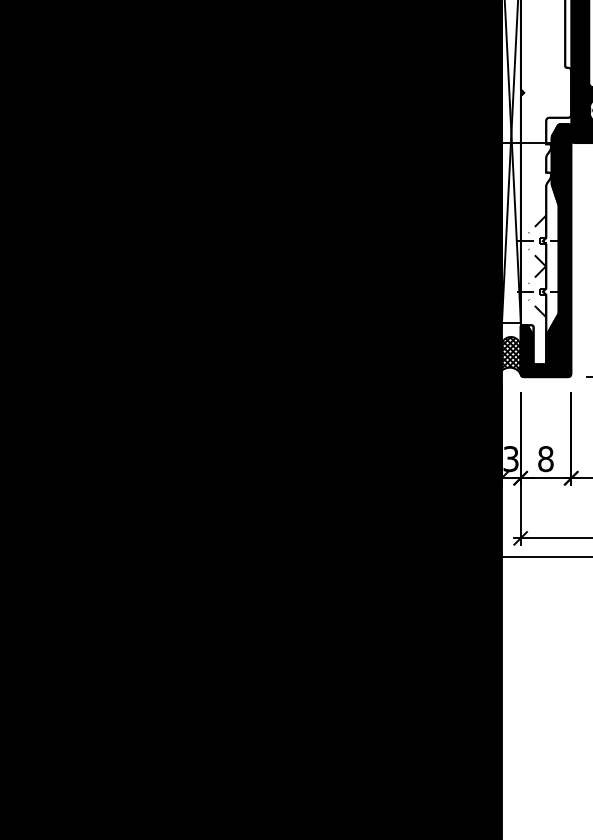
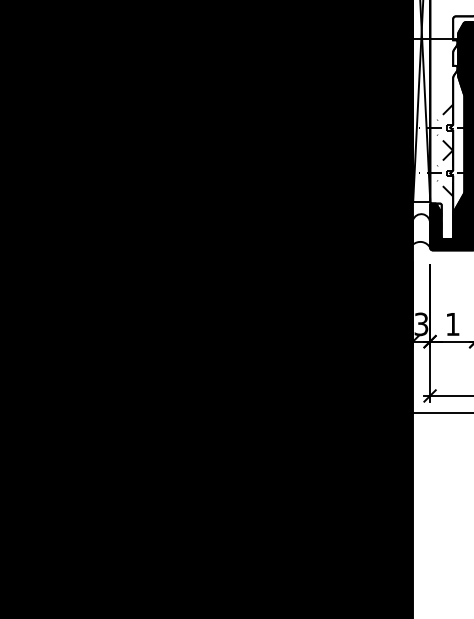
hatch: (510, 354) -> (420, 229), removed
text: (545, 459) -> (452, 324), 8 -> 1

